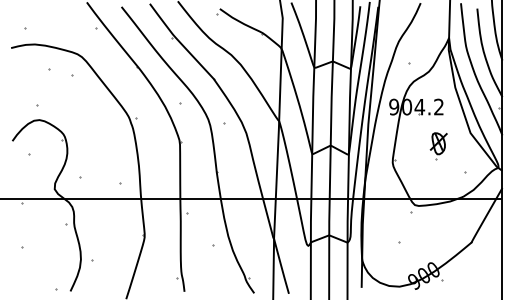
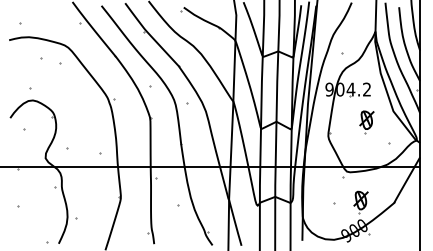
part: (431, 242) -> (360, 202), added

